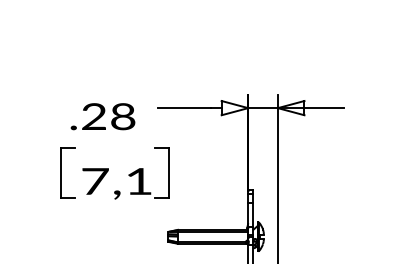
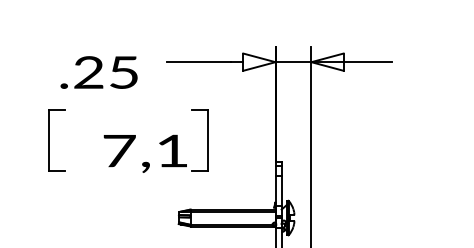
text: (123, 116) -> (124, 72), .28 -> .25
part: (125, 173) -> (155, 141), moved

